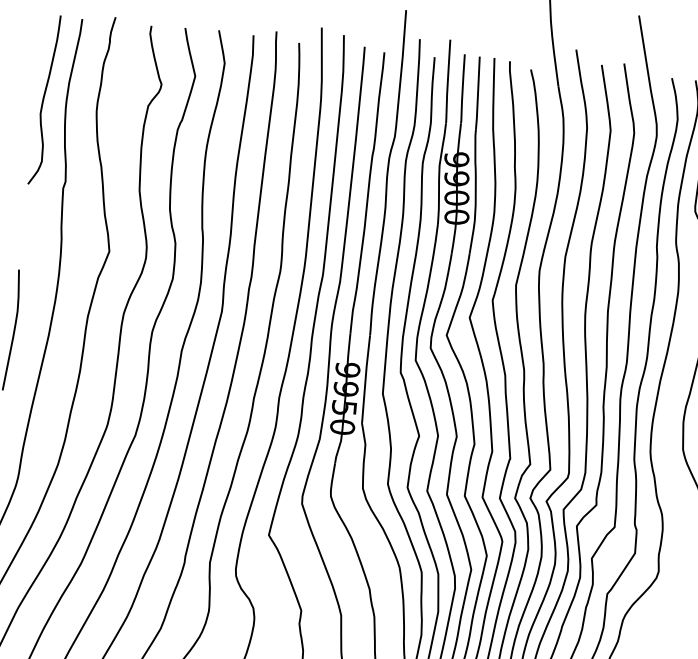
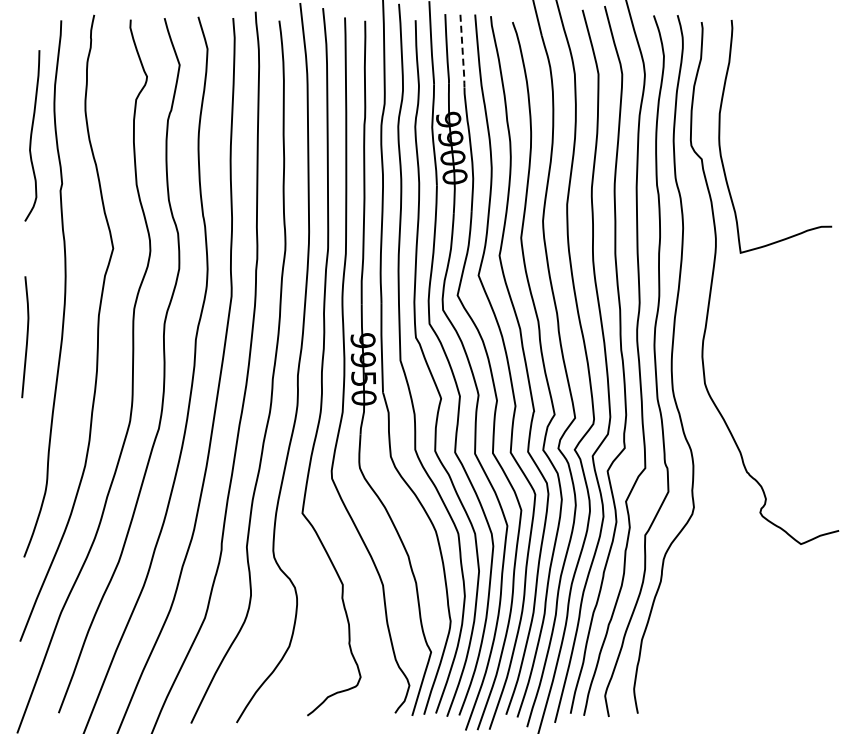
line: (477, 95) -> (462, 53), solid -> dashed
curve: (44, 99) -> (32, 135), moved

